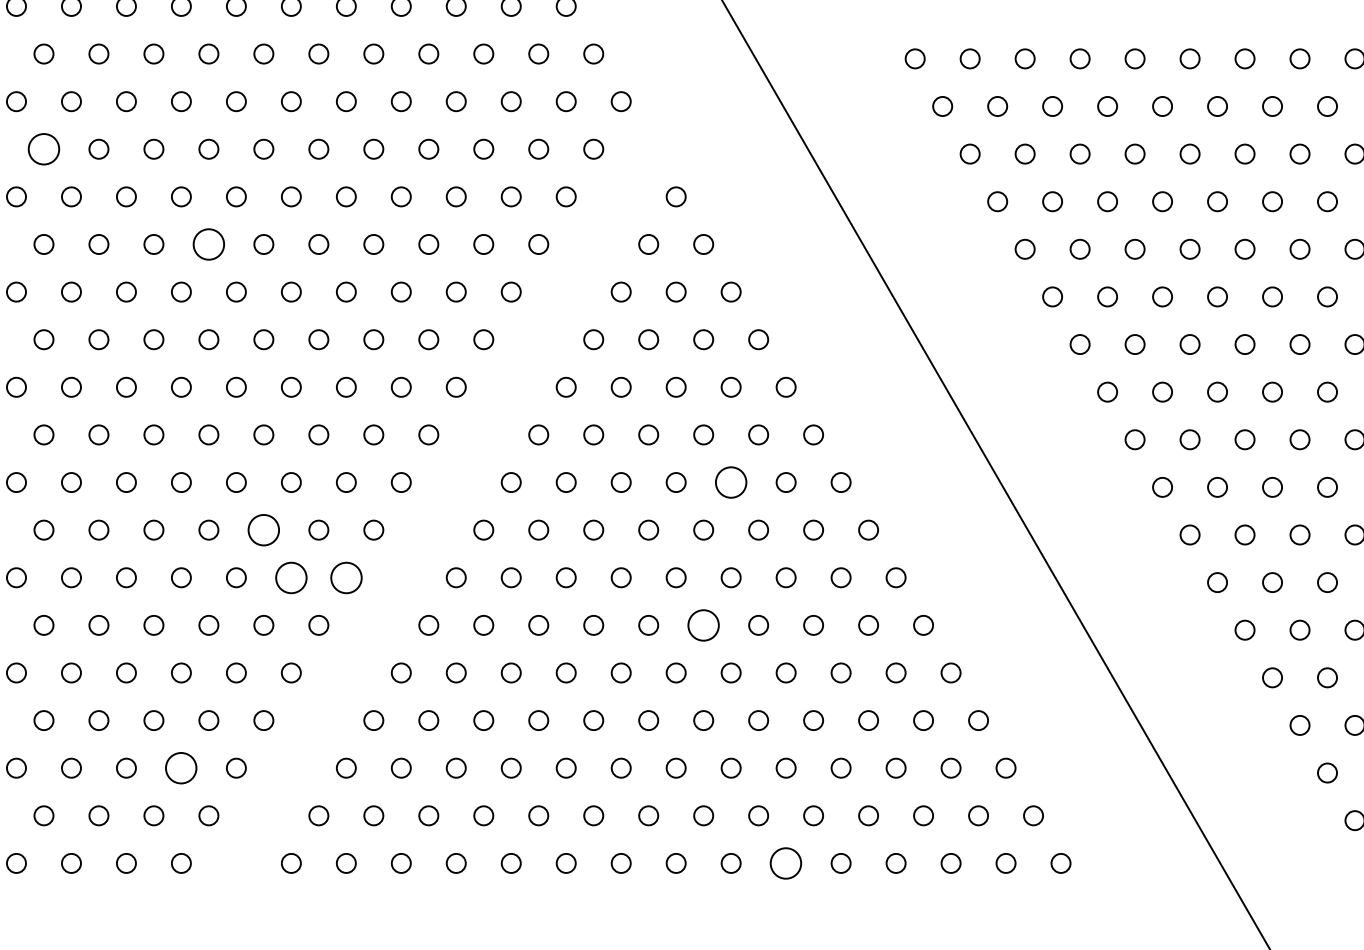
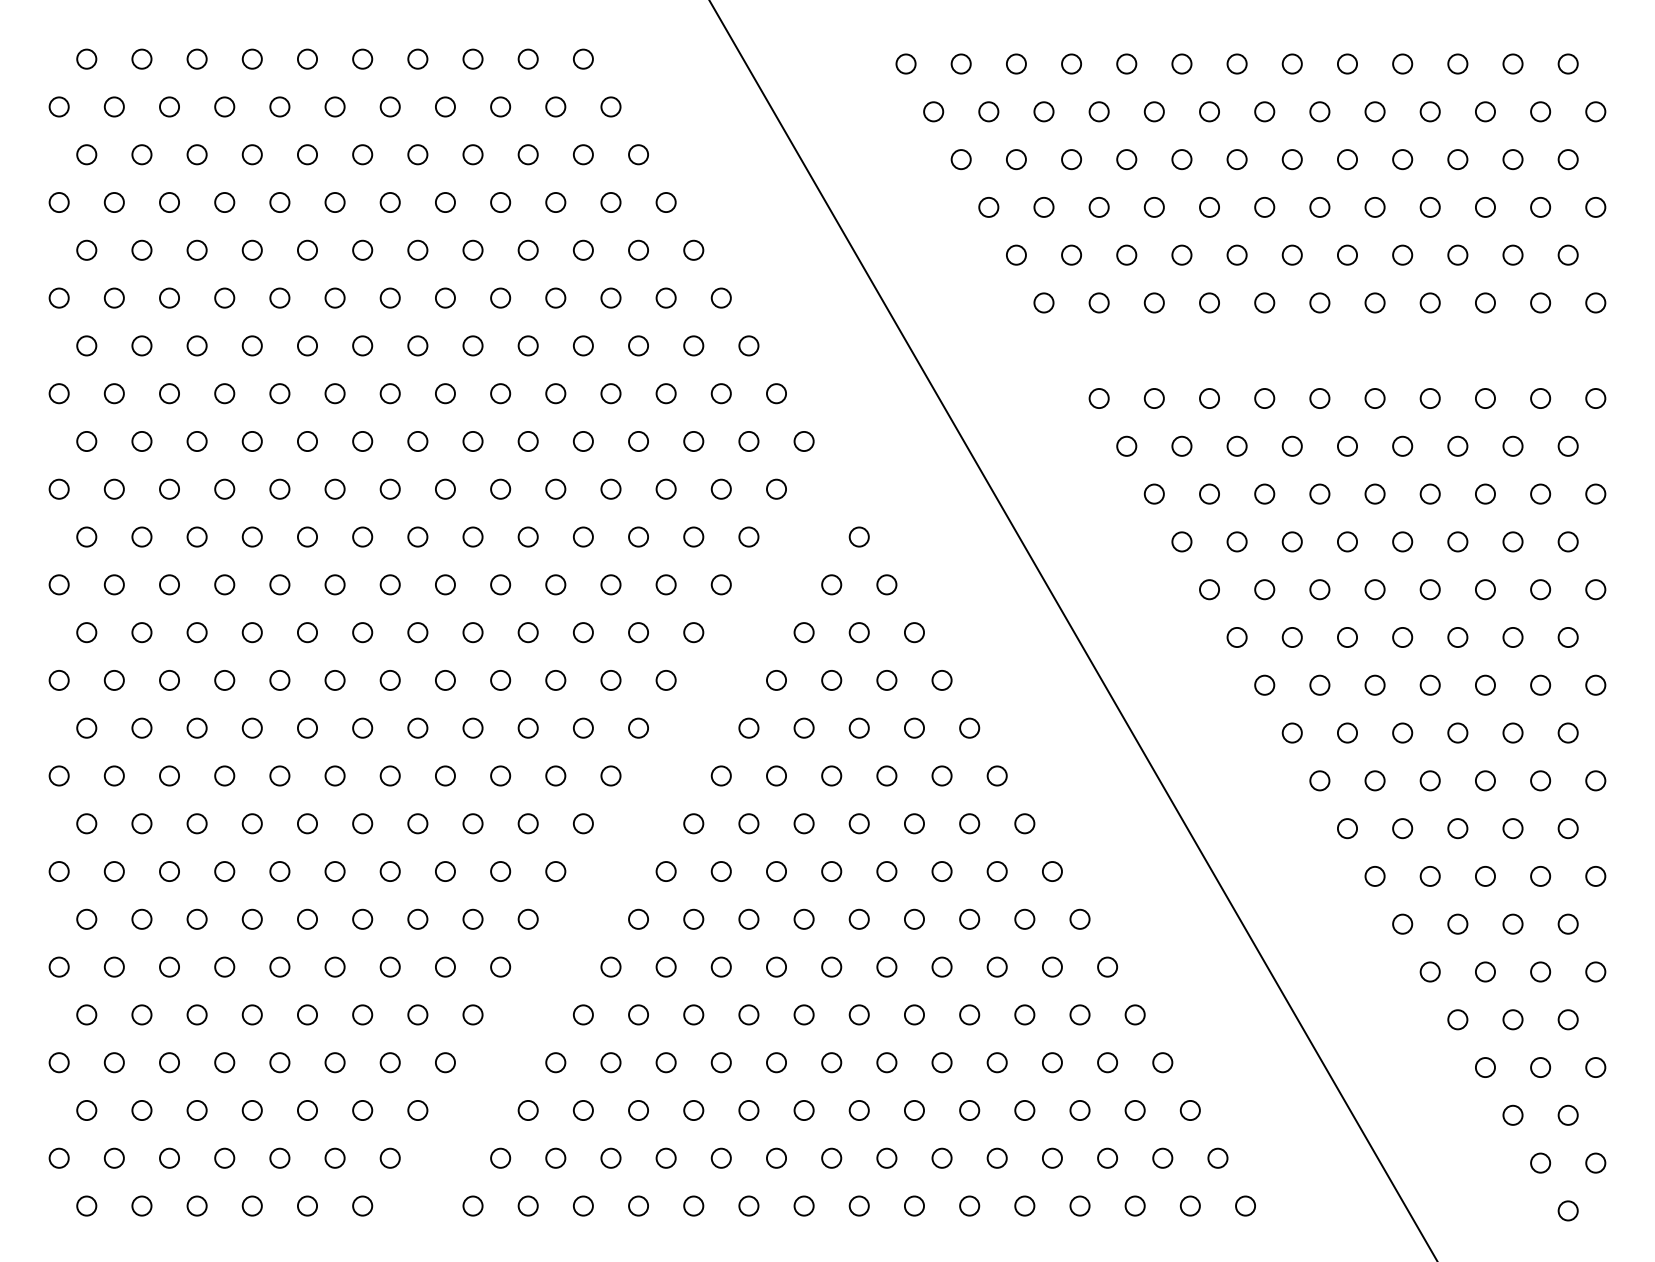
circle: (43, 148) -> (224, 488), size x0.62
circle: (208, 244) -> (389, 584), size x0.62
circle: (731, 482) -> (914, 823), size x0.62
circle: (263, 530) -> (445, 871), size x0.62
circle: (290, 576) -> (472, 918), size x0.62
circle: (345, 576) -> (527, 918), size x0.62
circle: (703, 624) -> (886, 966), size x0.62
circle: (181, 768) -> (362, 1110), size x0.62
circle: (785, 862) -> (969, 1205), size x0.62

